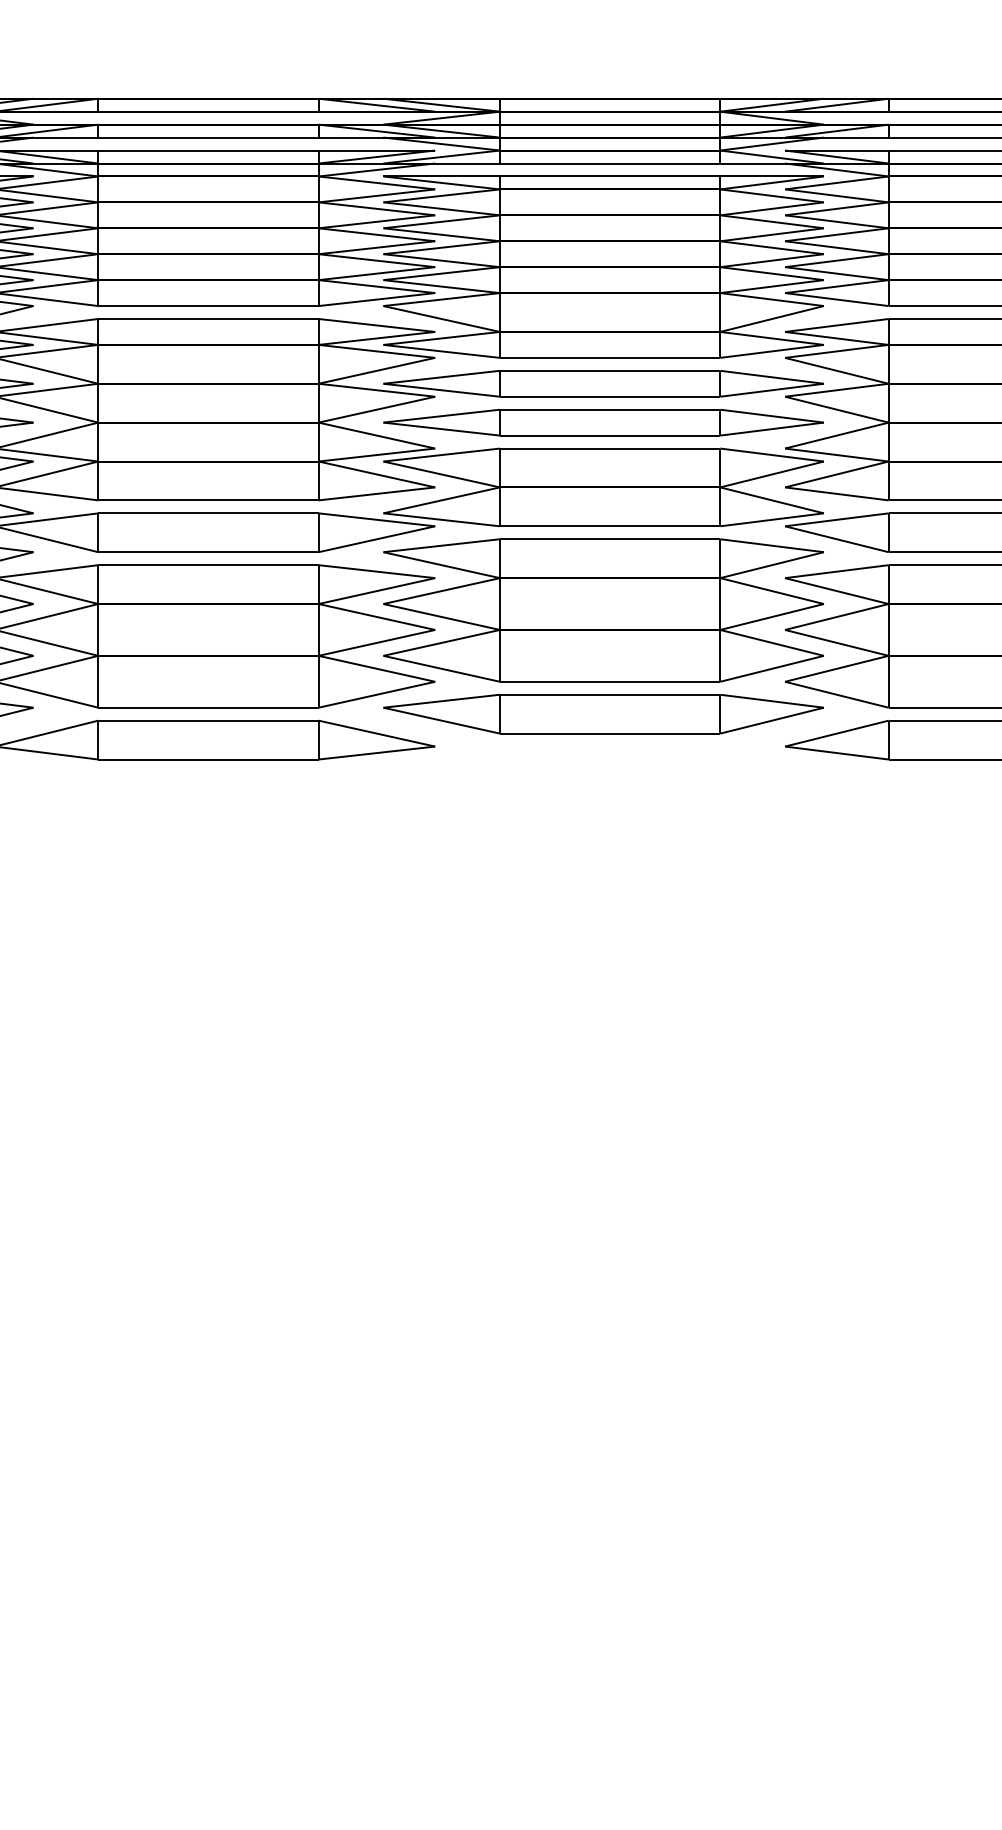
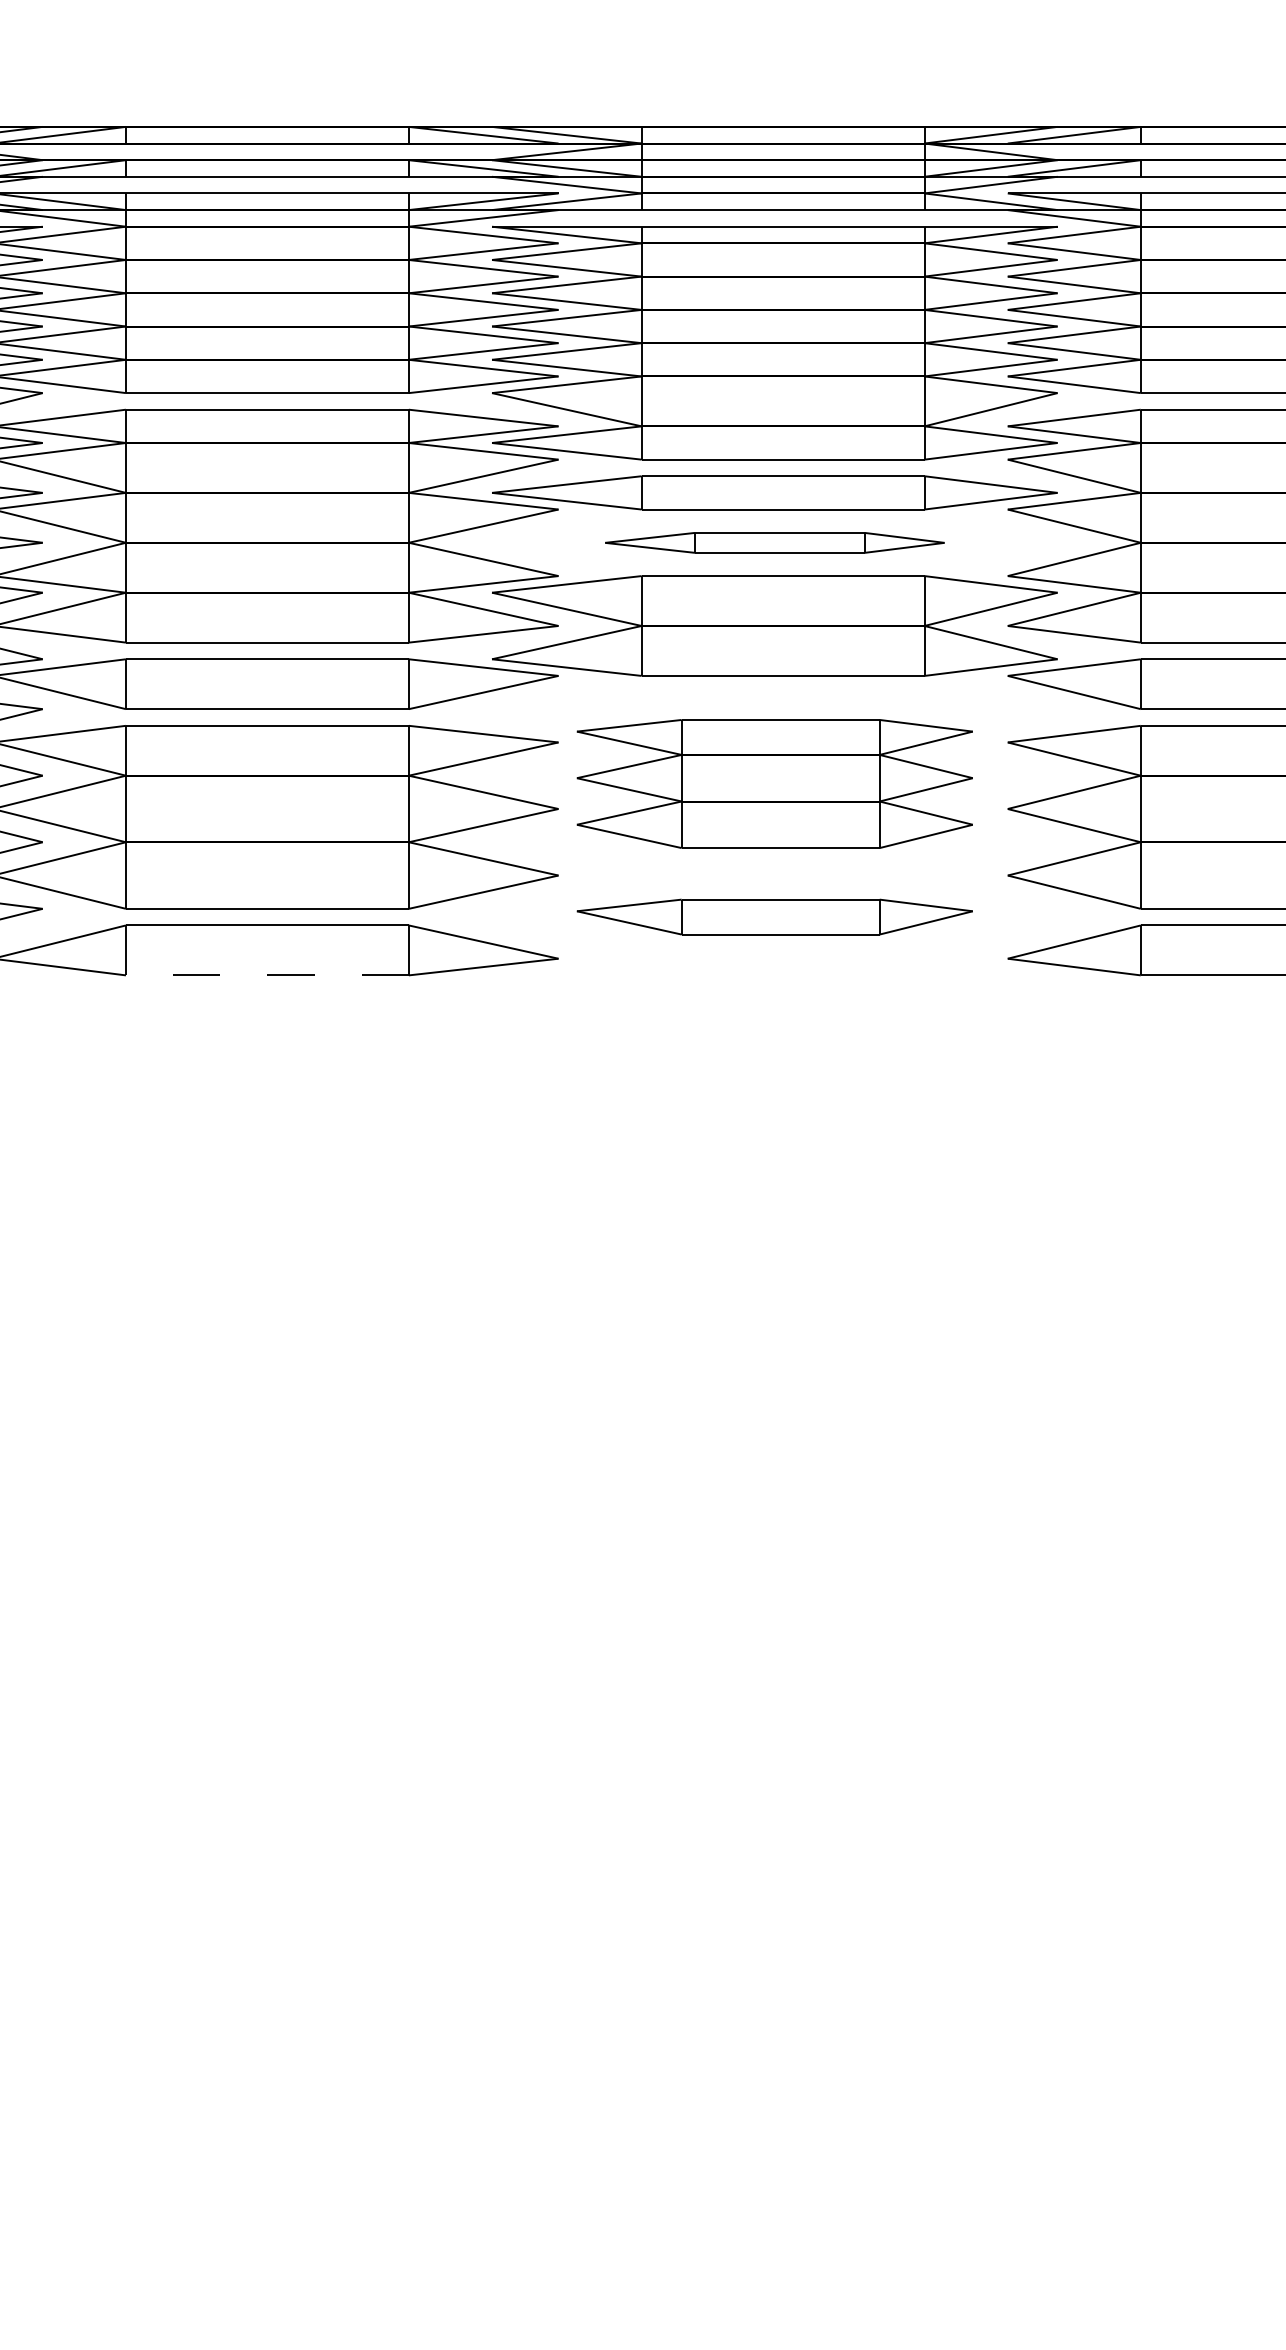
part: (603, 422) -> (774, 542), size x0.6
part: (603, 610) -> (774, 783), size x0.7
part: (603, 713) -> (774, 916), size x0.7
line: (207, 759) -> (266, 975), solid -> dashed

